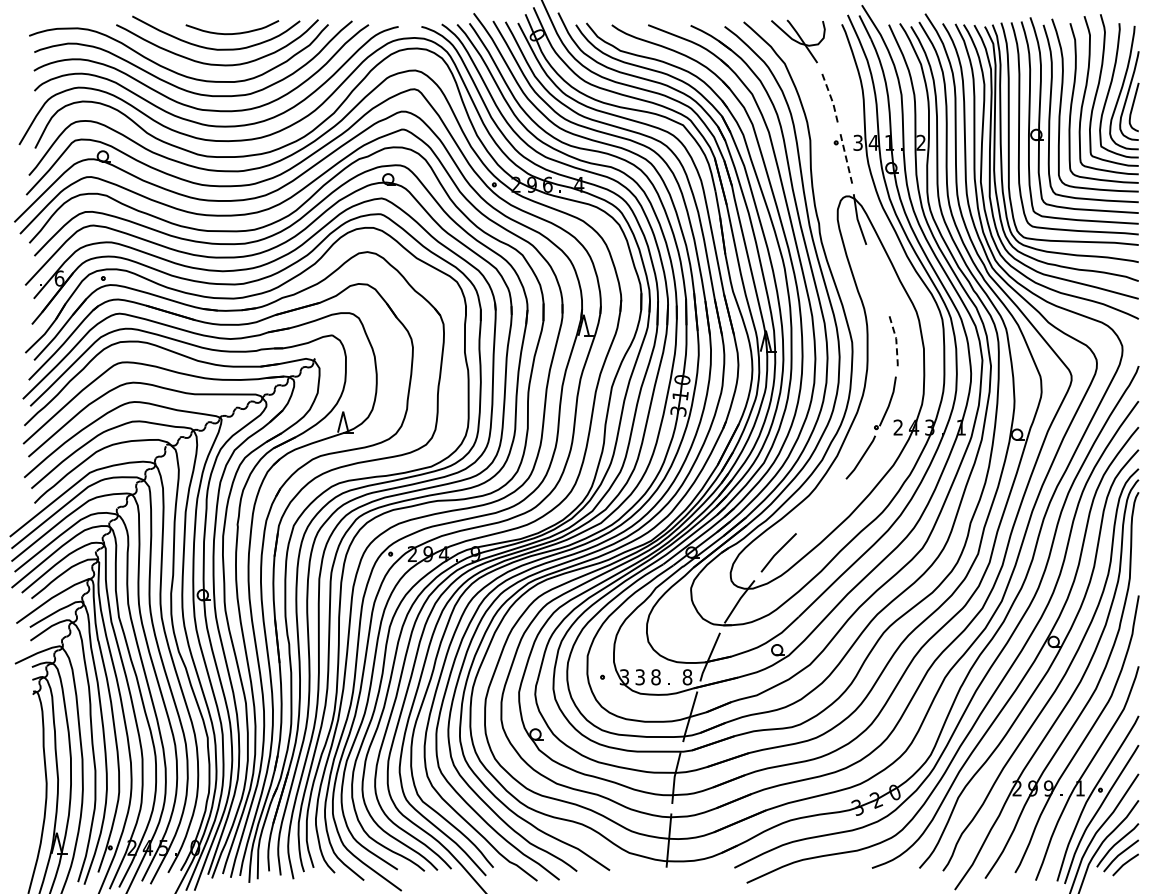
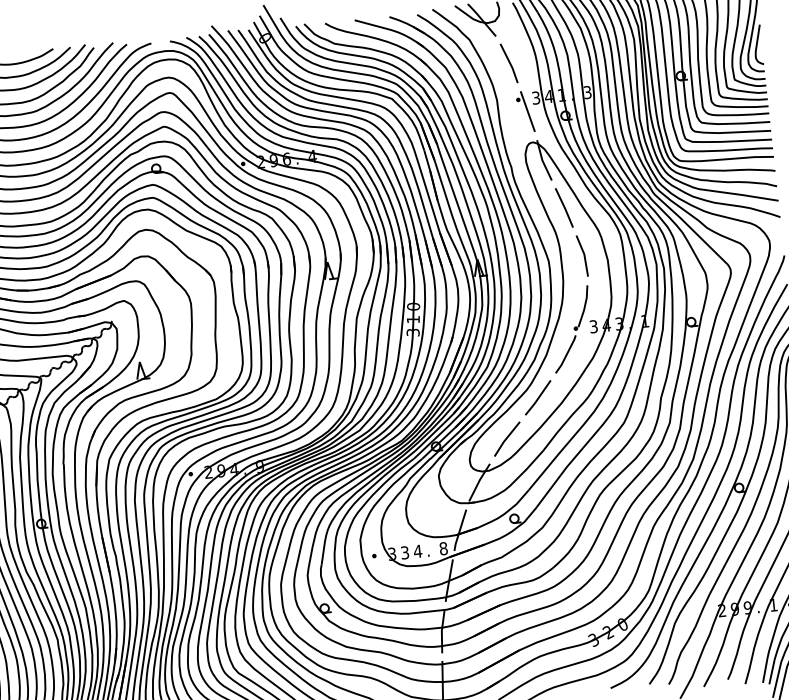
line: (830, 97) -> (509, 63), dashed -> solid
text: (920, 142) -> (587, 92), 2 -> 3
line: (846, 158) -> (528, 111), dashed -> solid
line: (877, 279) -> (563, 207), added
line: (896, 340) -> (584, 255), dashed -> solid
text: (897, 427) -> (593, 326), 2 -> 3
line: (821, 506) -> (538, 397), added
text: (655, 677) -> (417, 551), 8 -> 4

